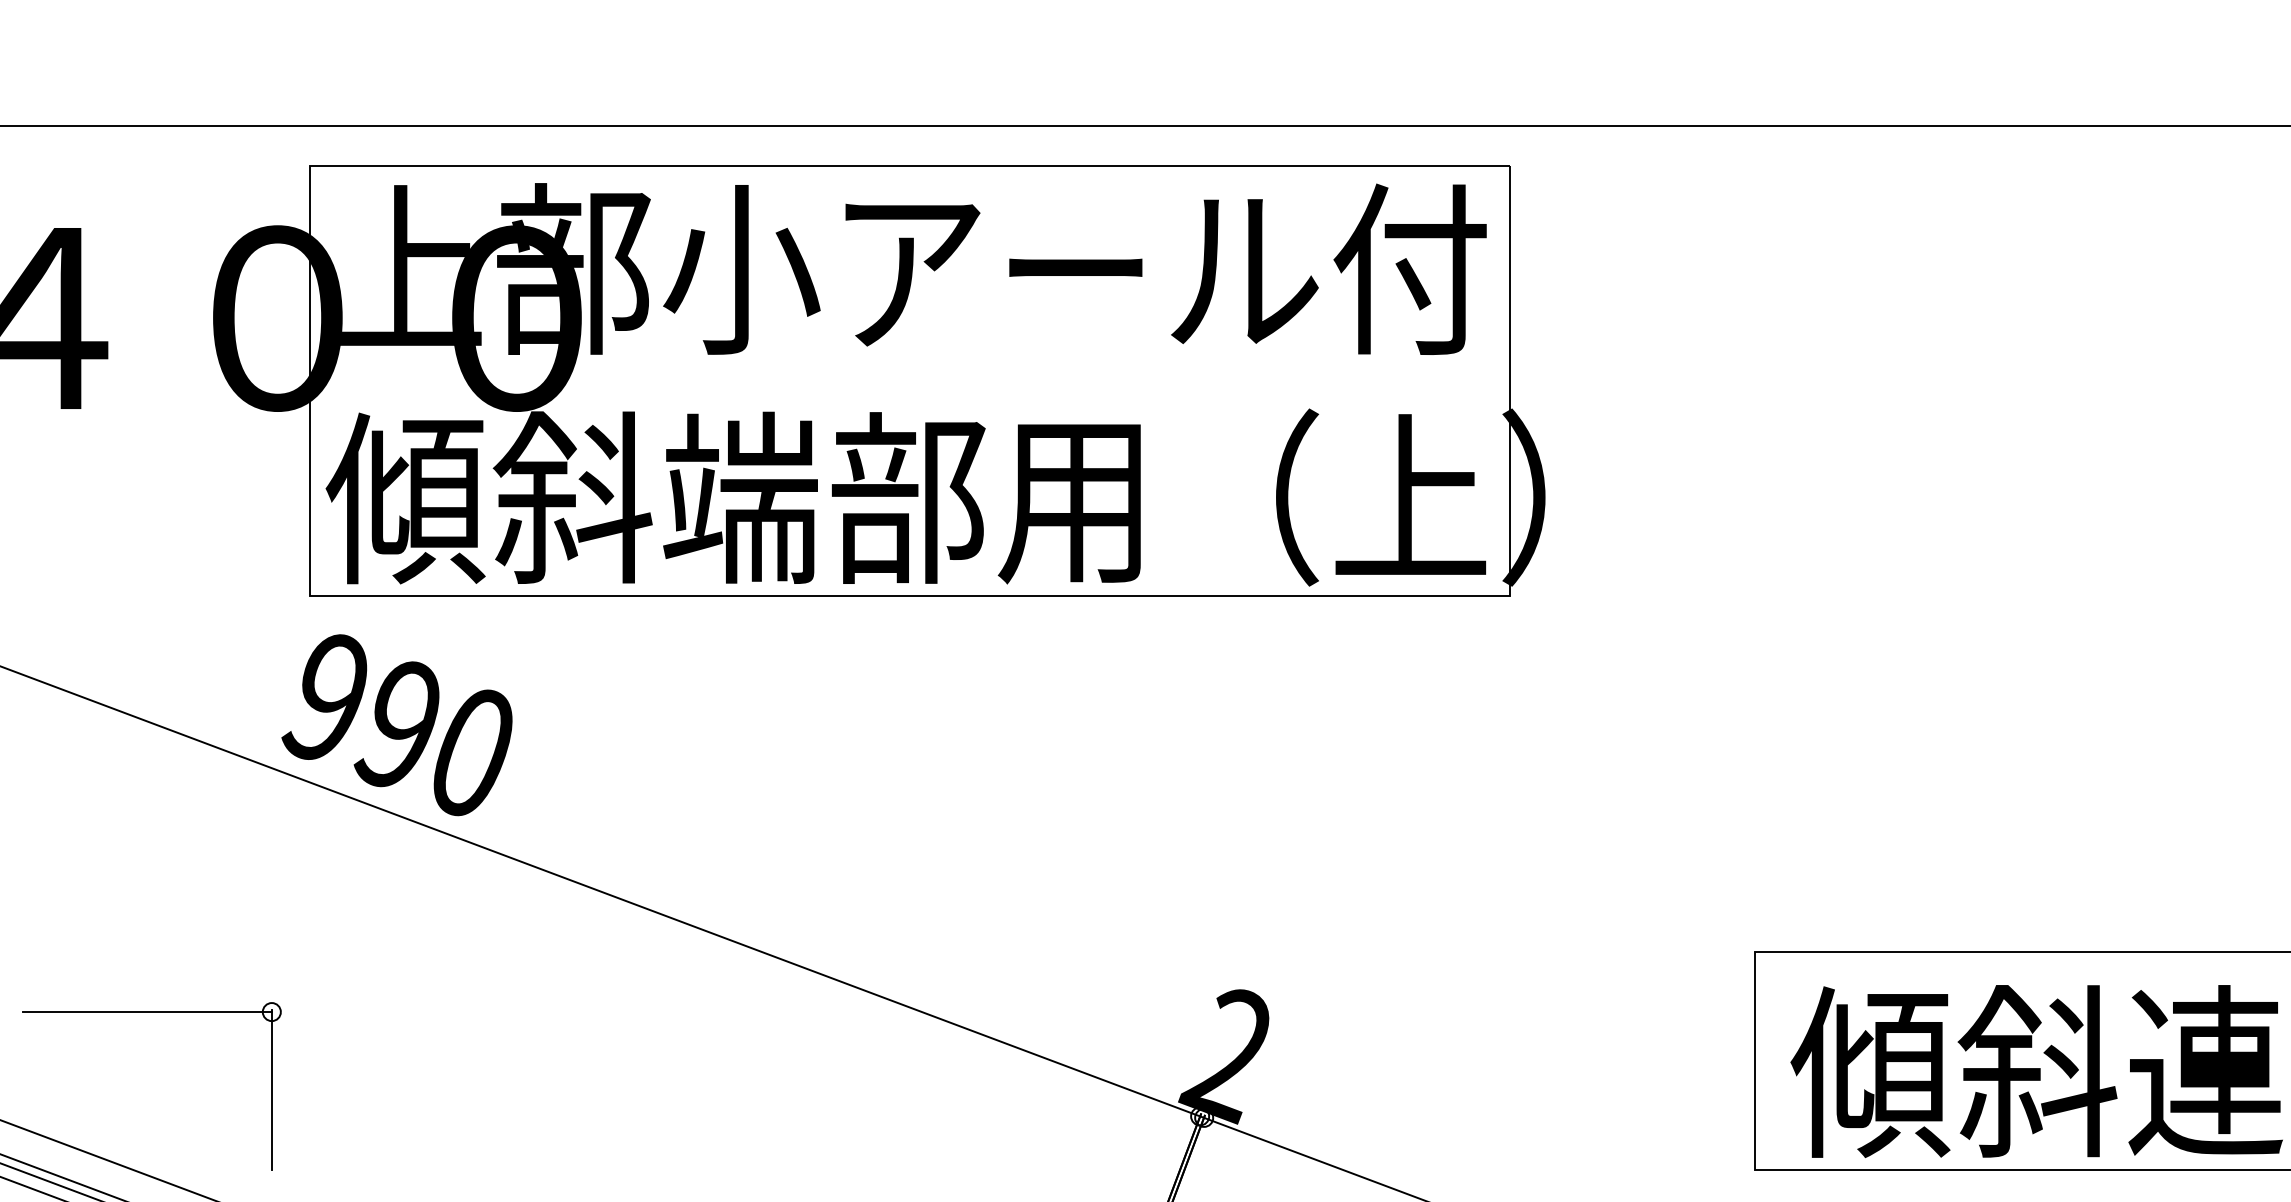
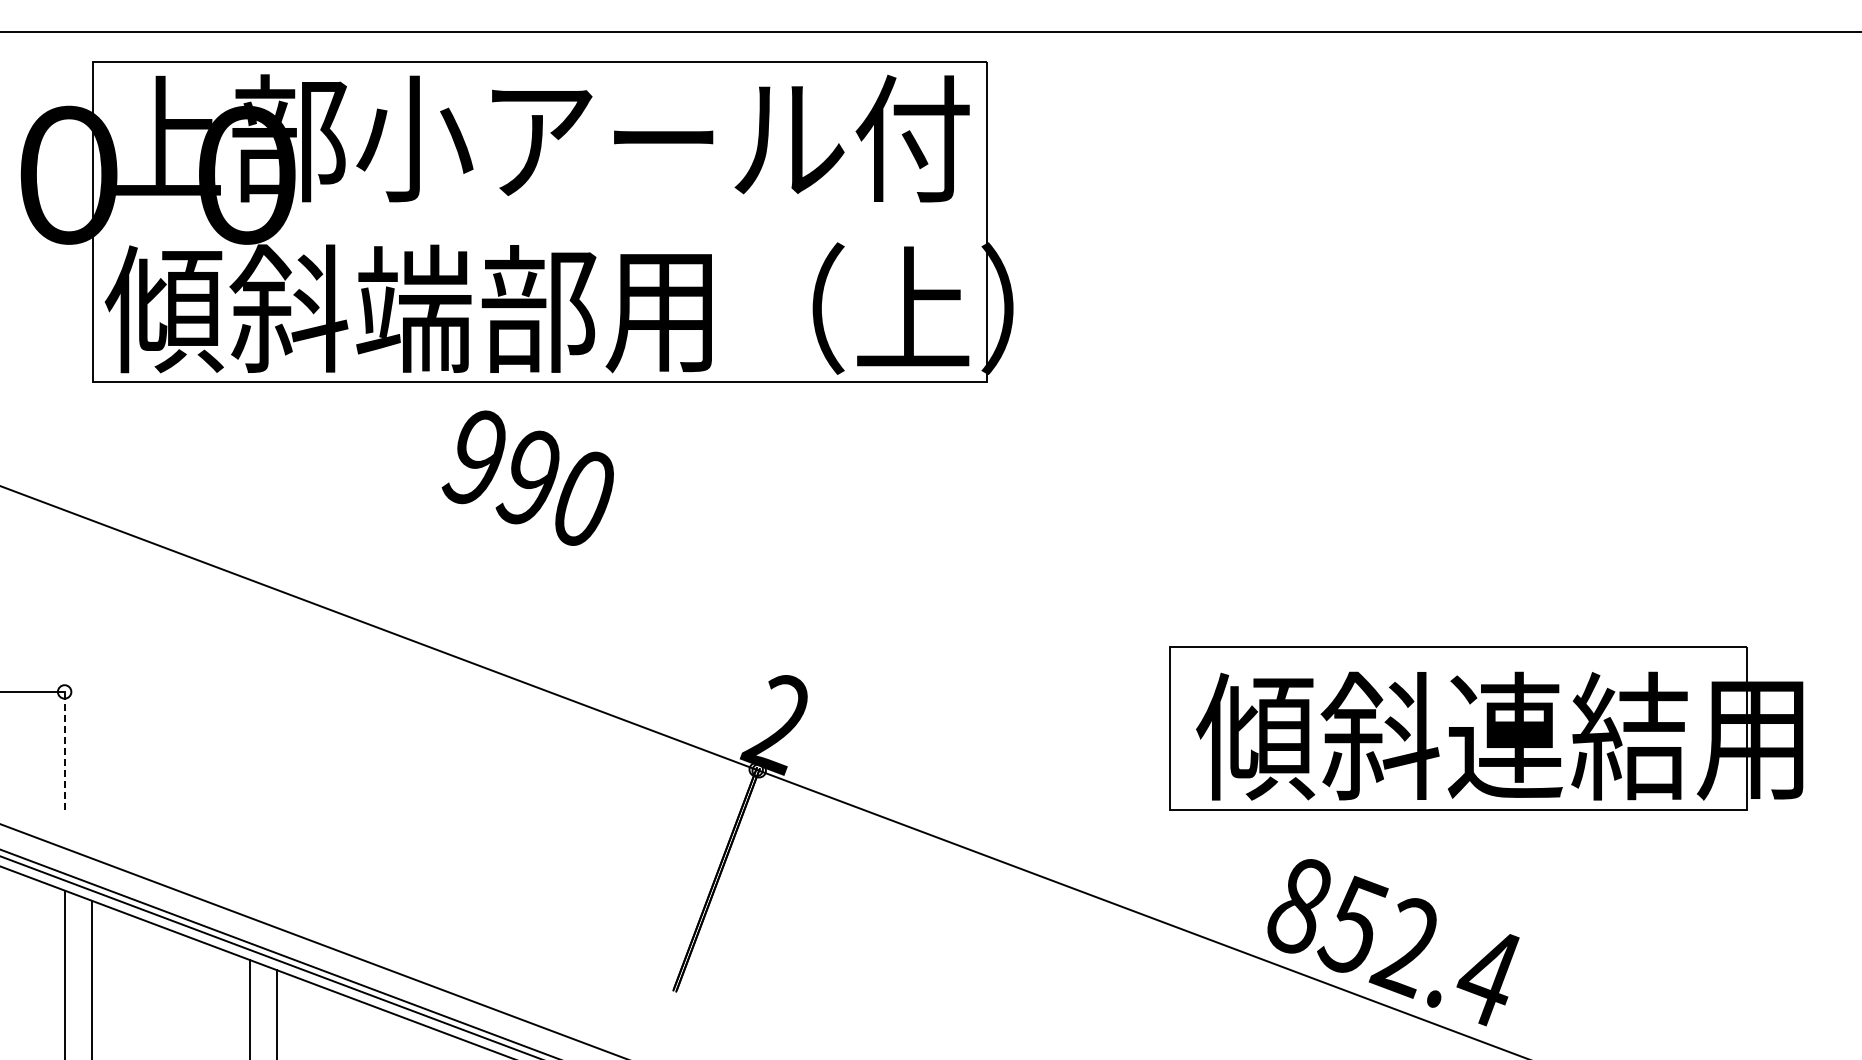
text: (396, 724) -> (527, 477), moved
line: (271, 1090) -> (64, 750), solid -> dashed

